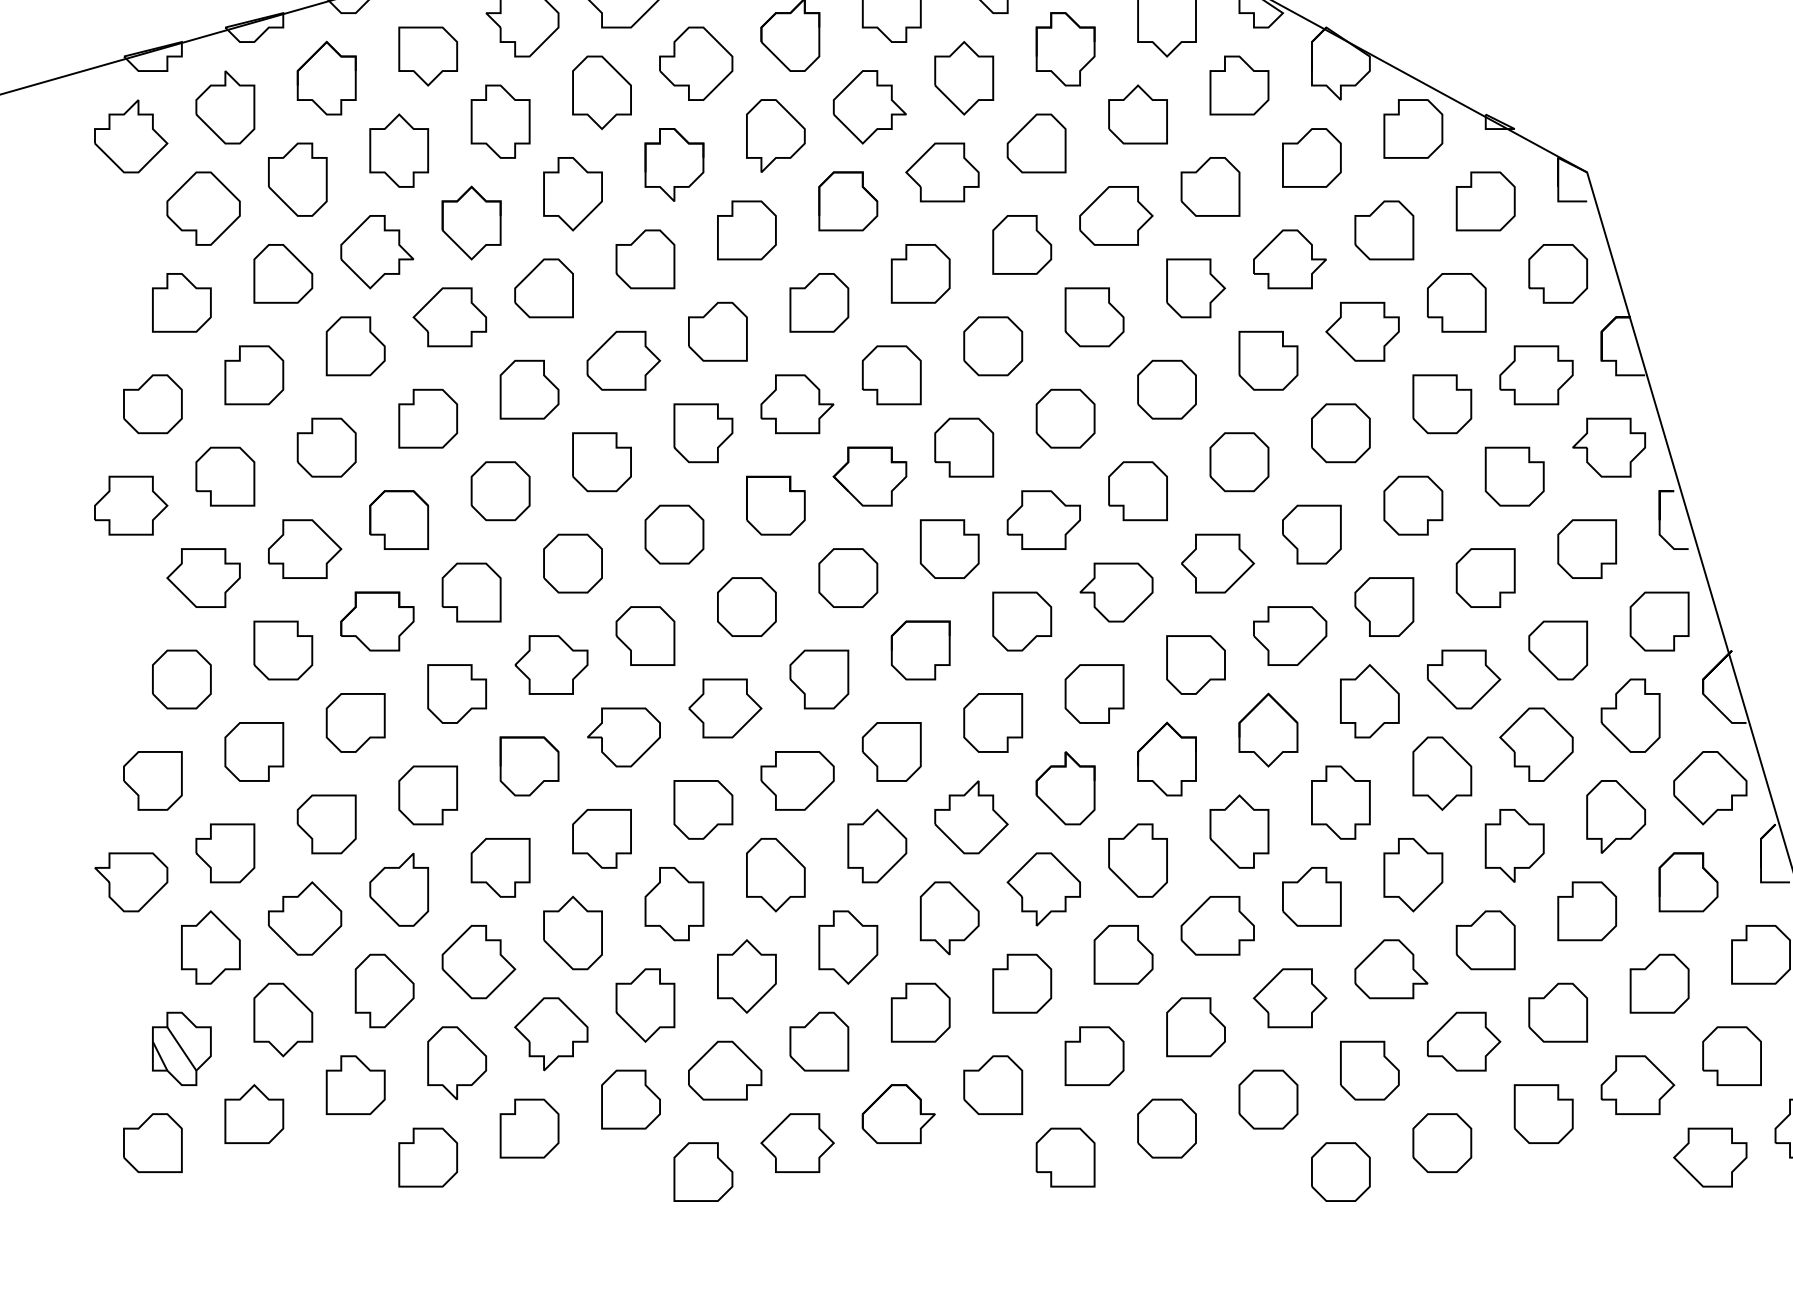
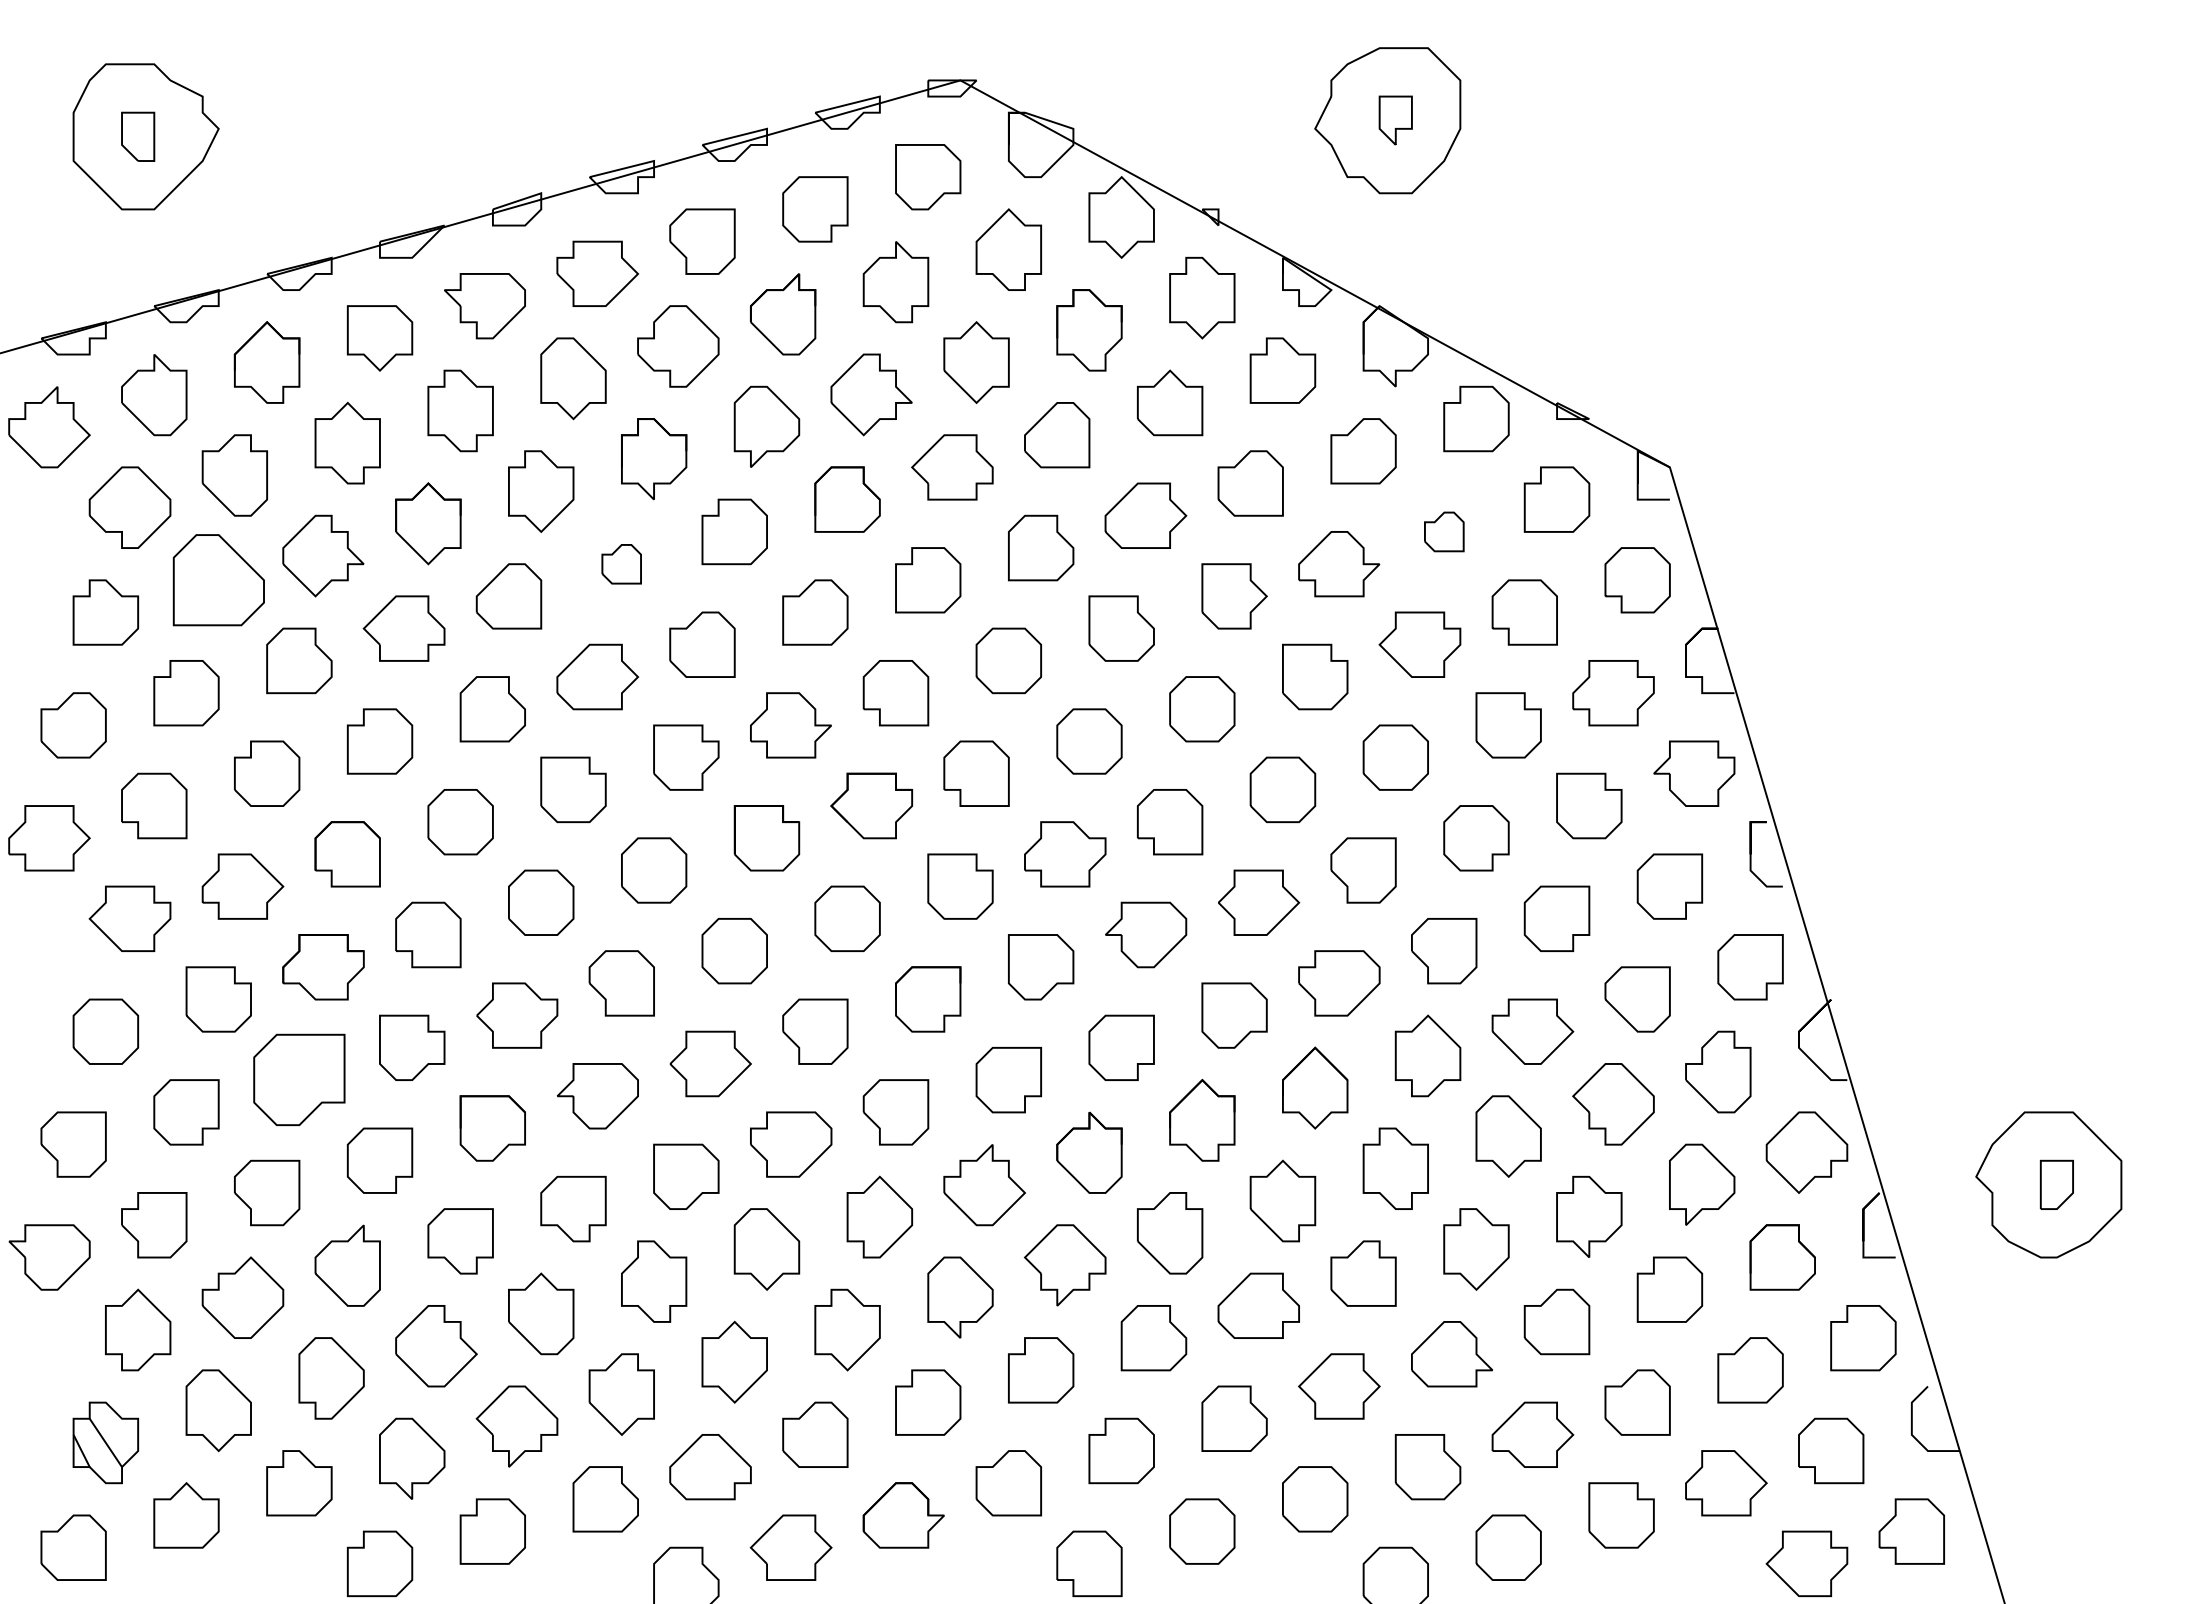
part: (1384, 230) -> (1444, 531), size x0.6
part: (645, 259) -> (621, 564), size x0.6
part: (283, 274) -> (218, 580), size x1.4
part: (355, 723) -> (299, 1080), size x1.4

